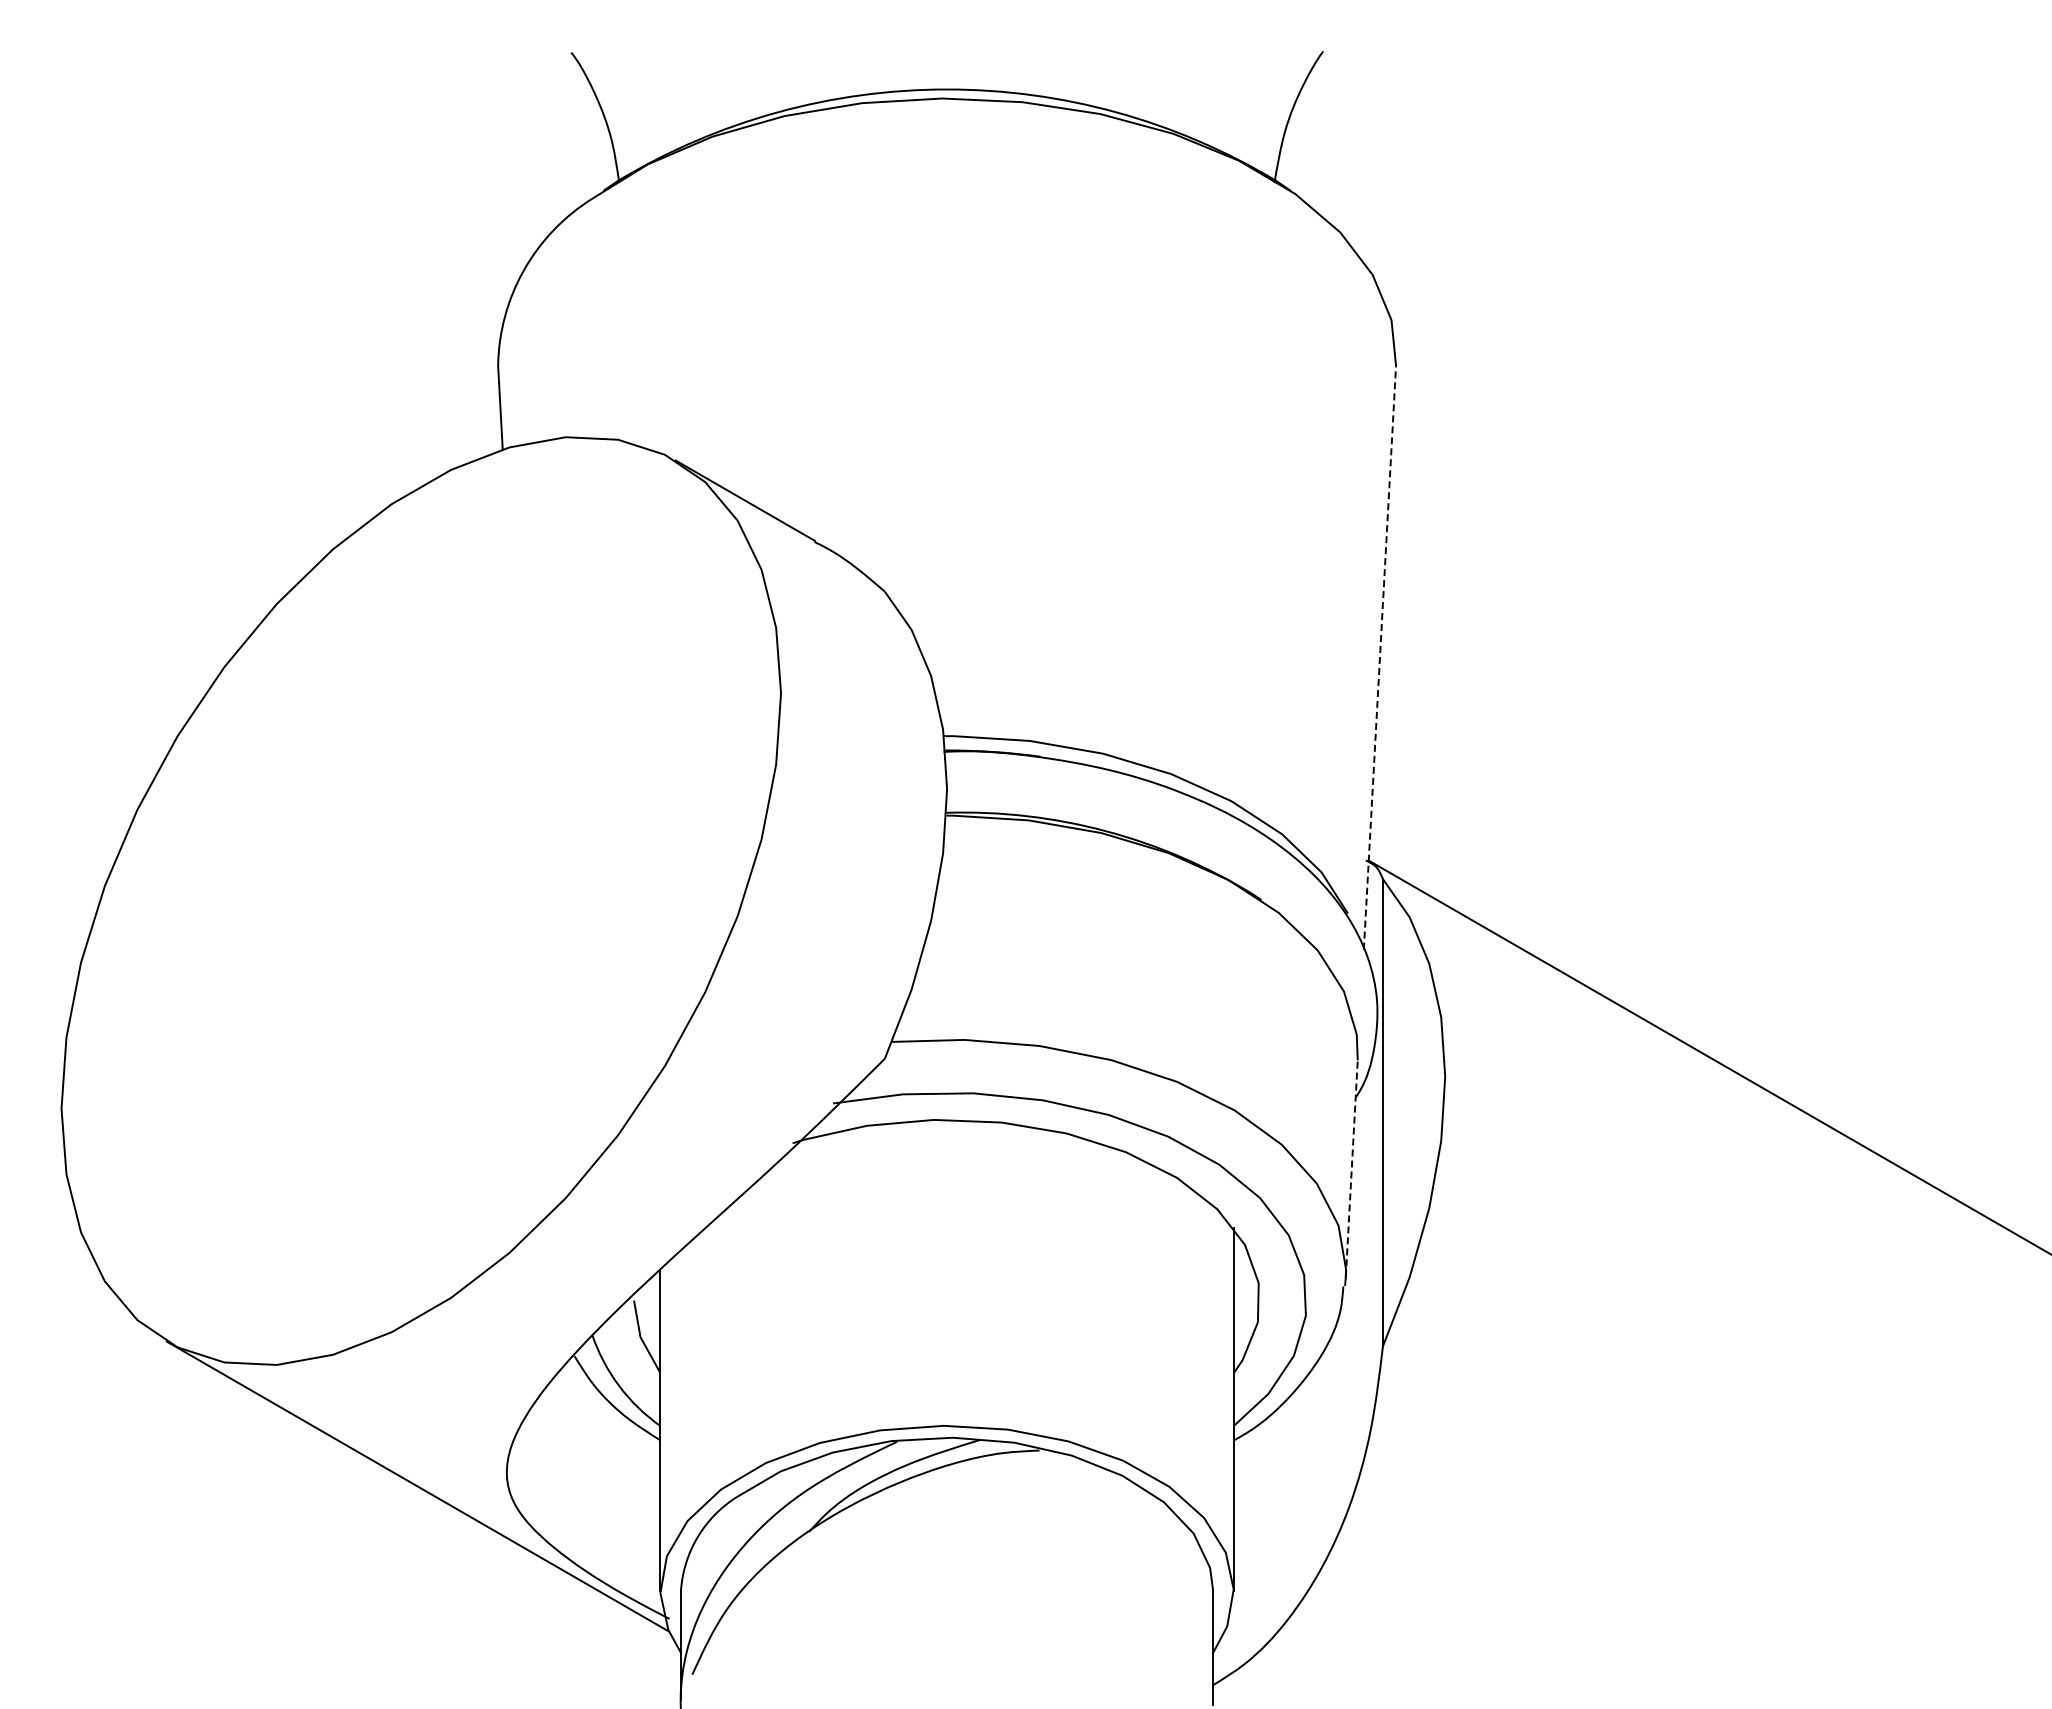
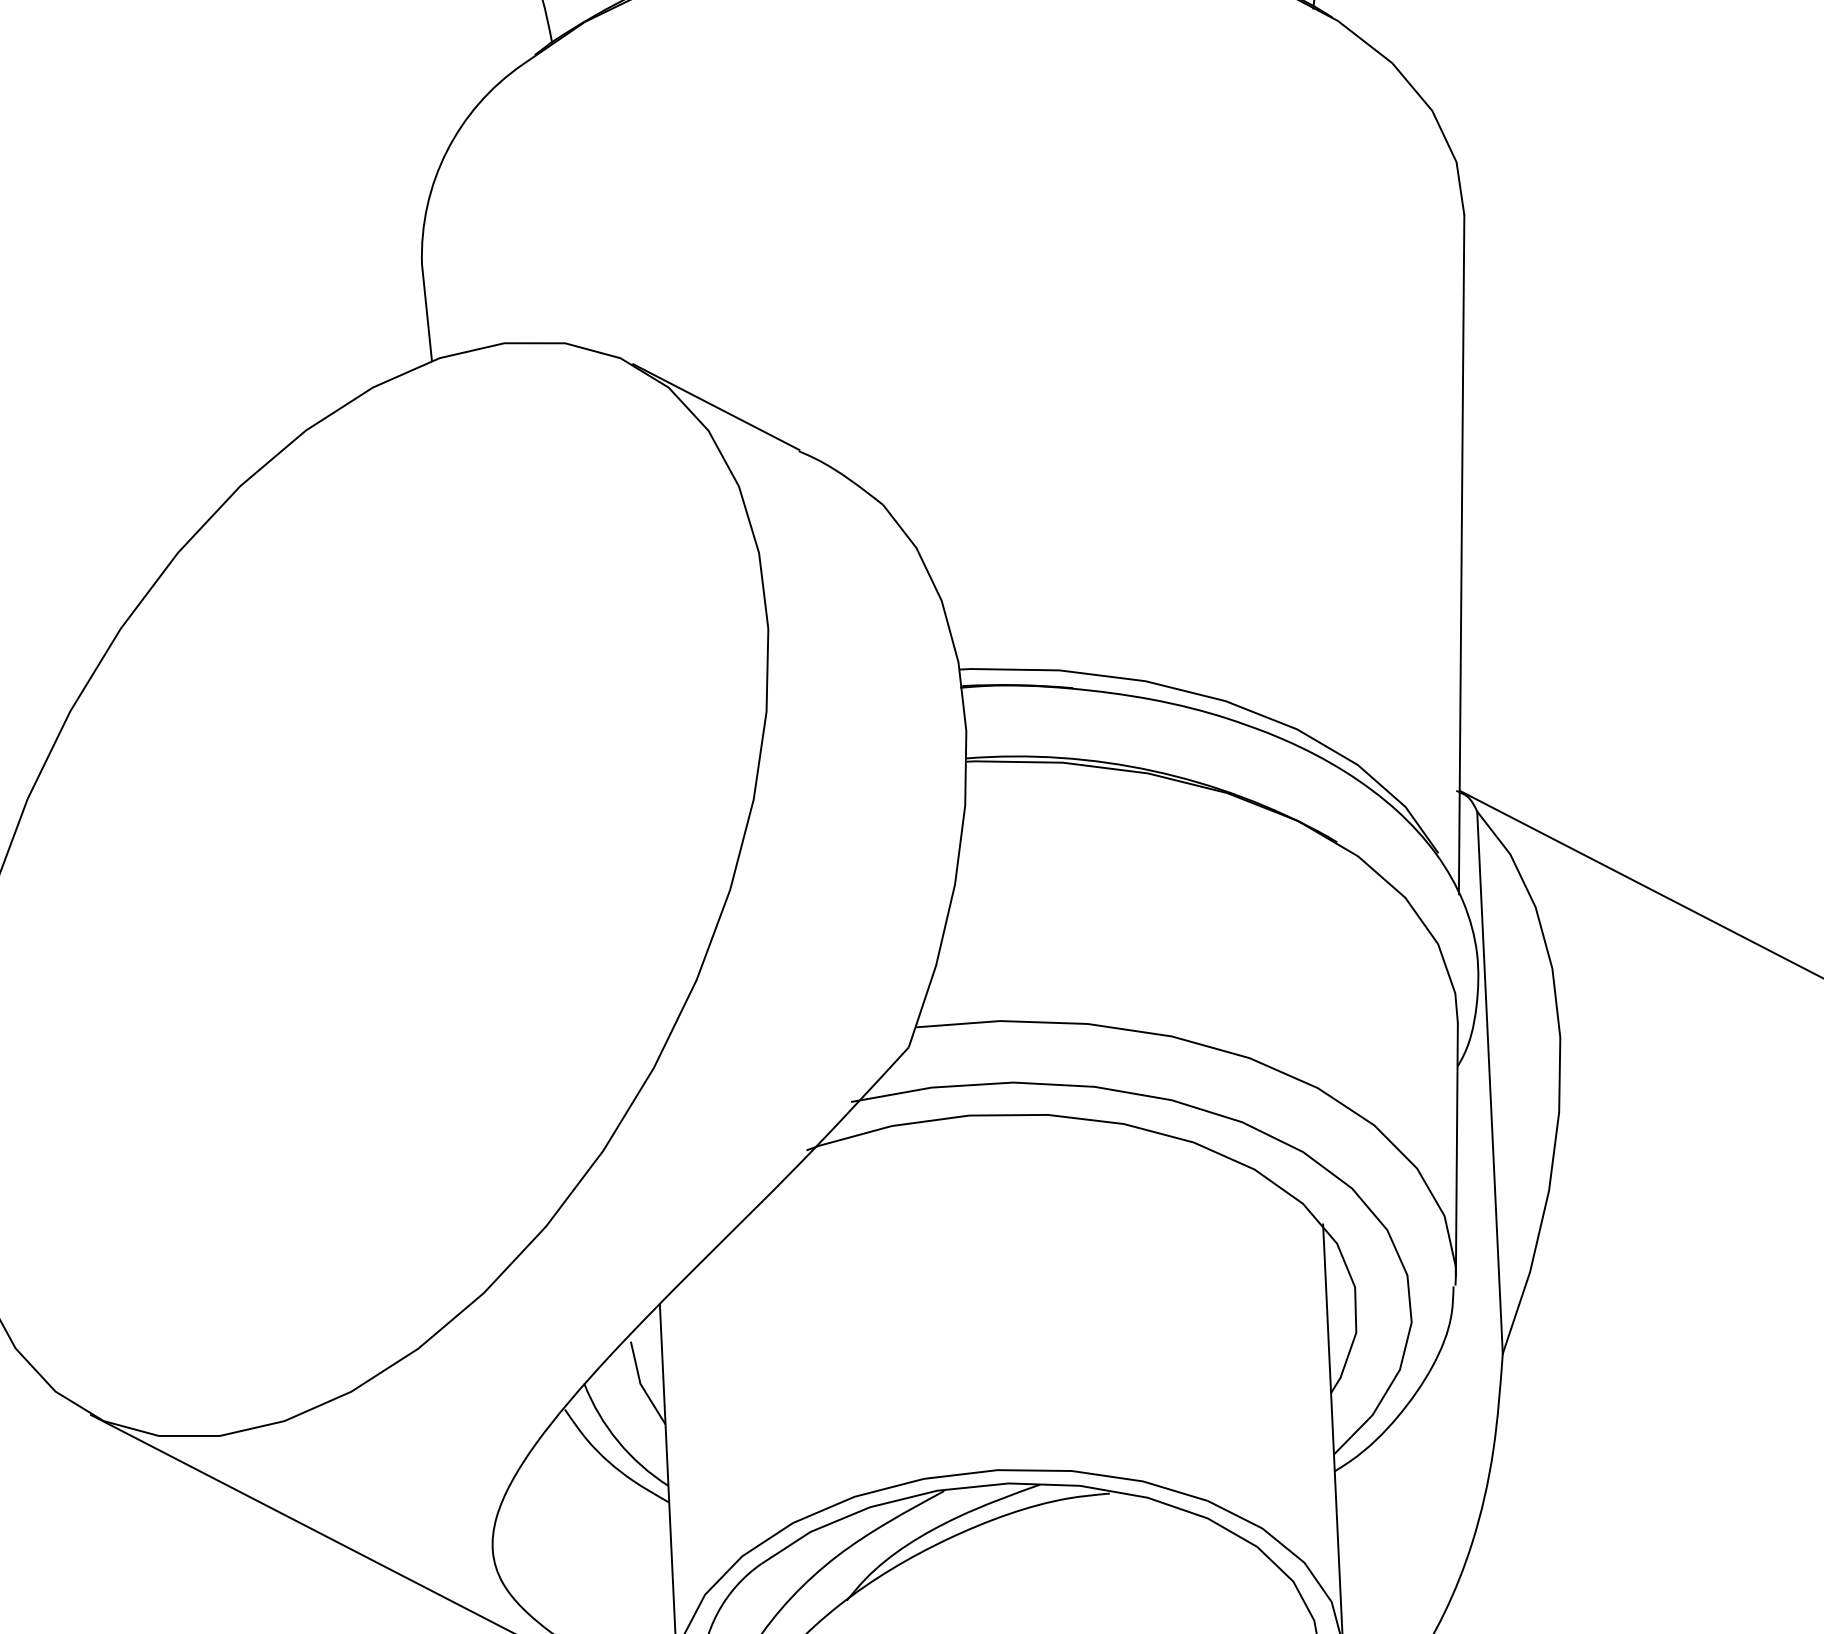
line: (1379, 657) -> (1461, 554), dashed -> solid
line: (1351, 1168) -> (1456, 1149), dashed -> solid

